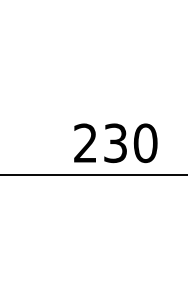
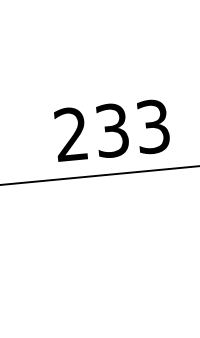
text: (145, 143) -> (153, 127), 230 -> 233

